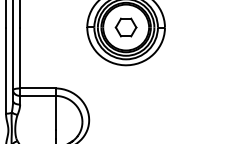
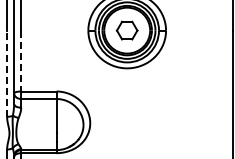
line: (20, 58) -> (21, 61), solid -> dashed
line: (6, 70) -> (7, 73), solid -> dashed

